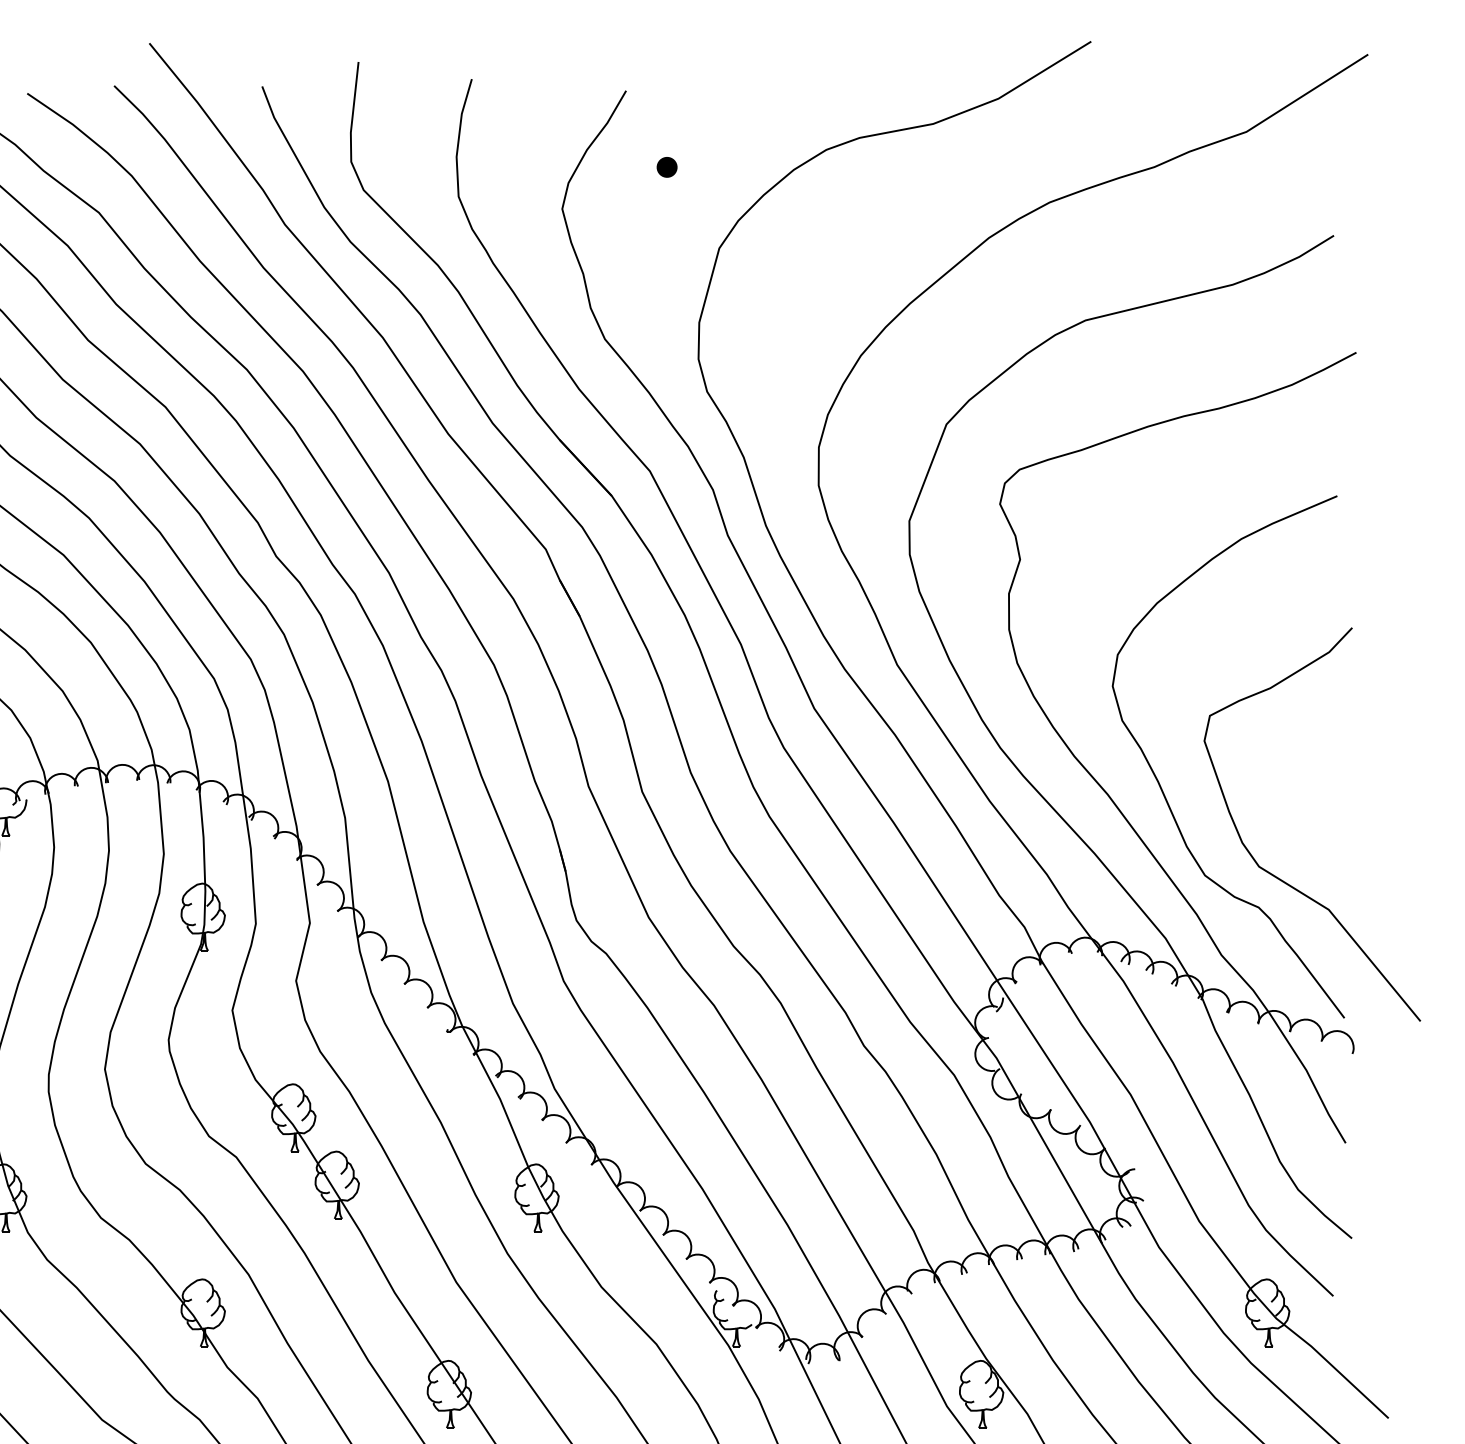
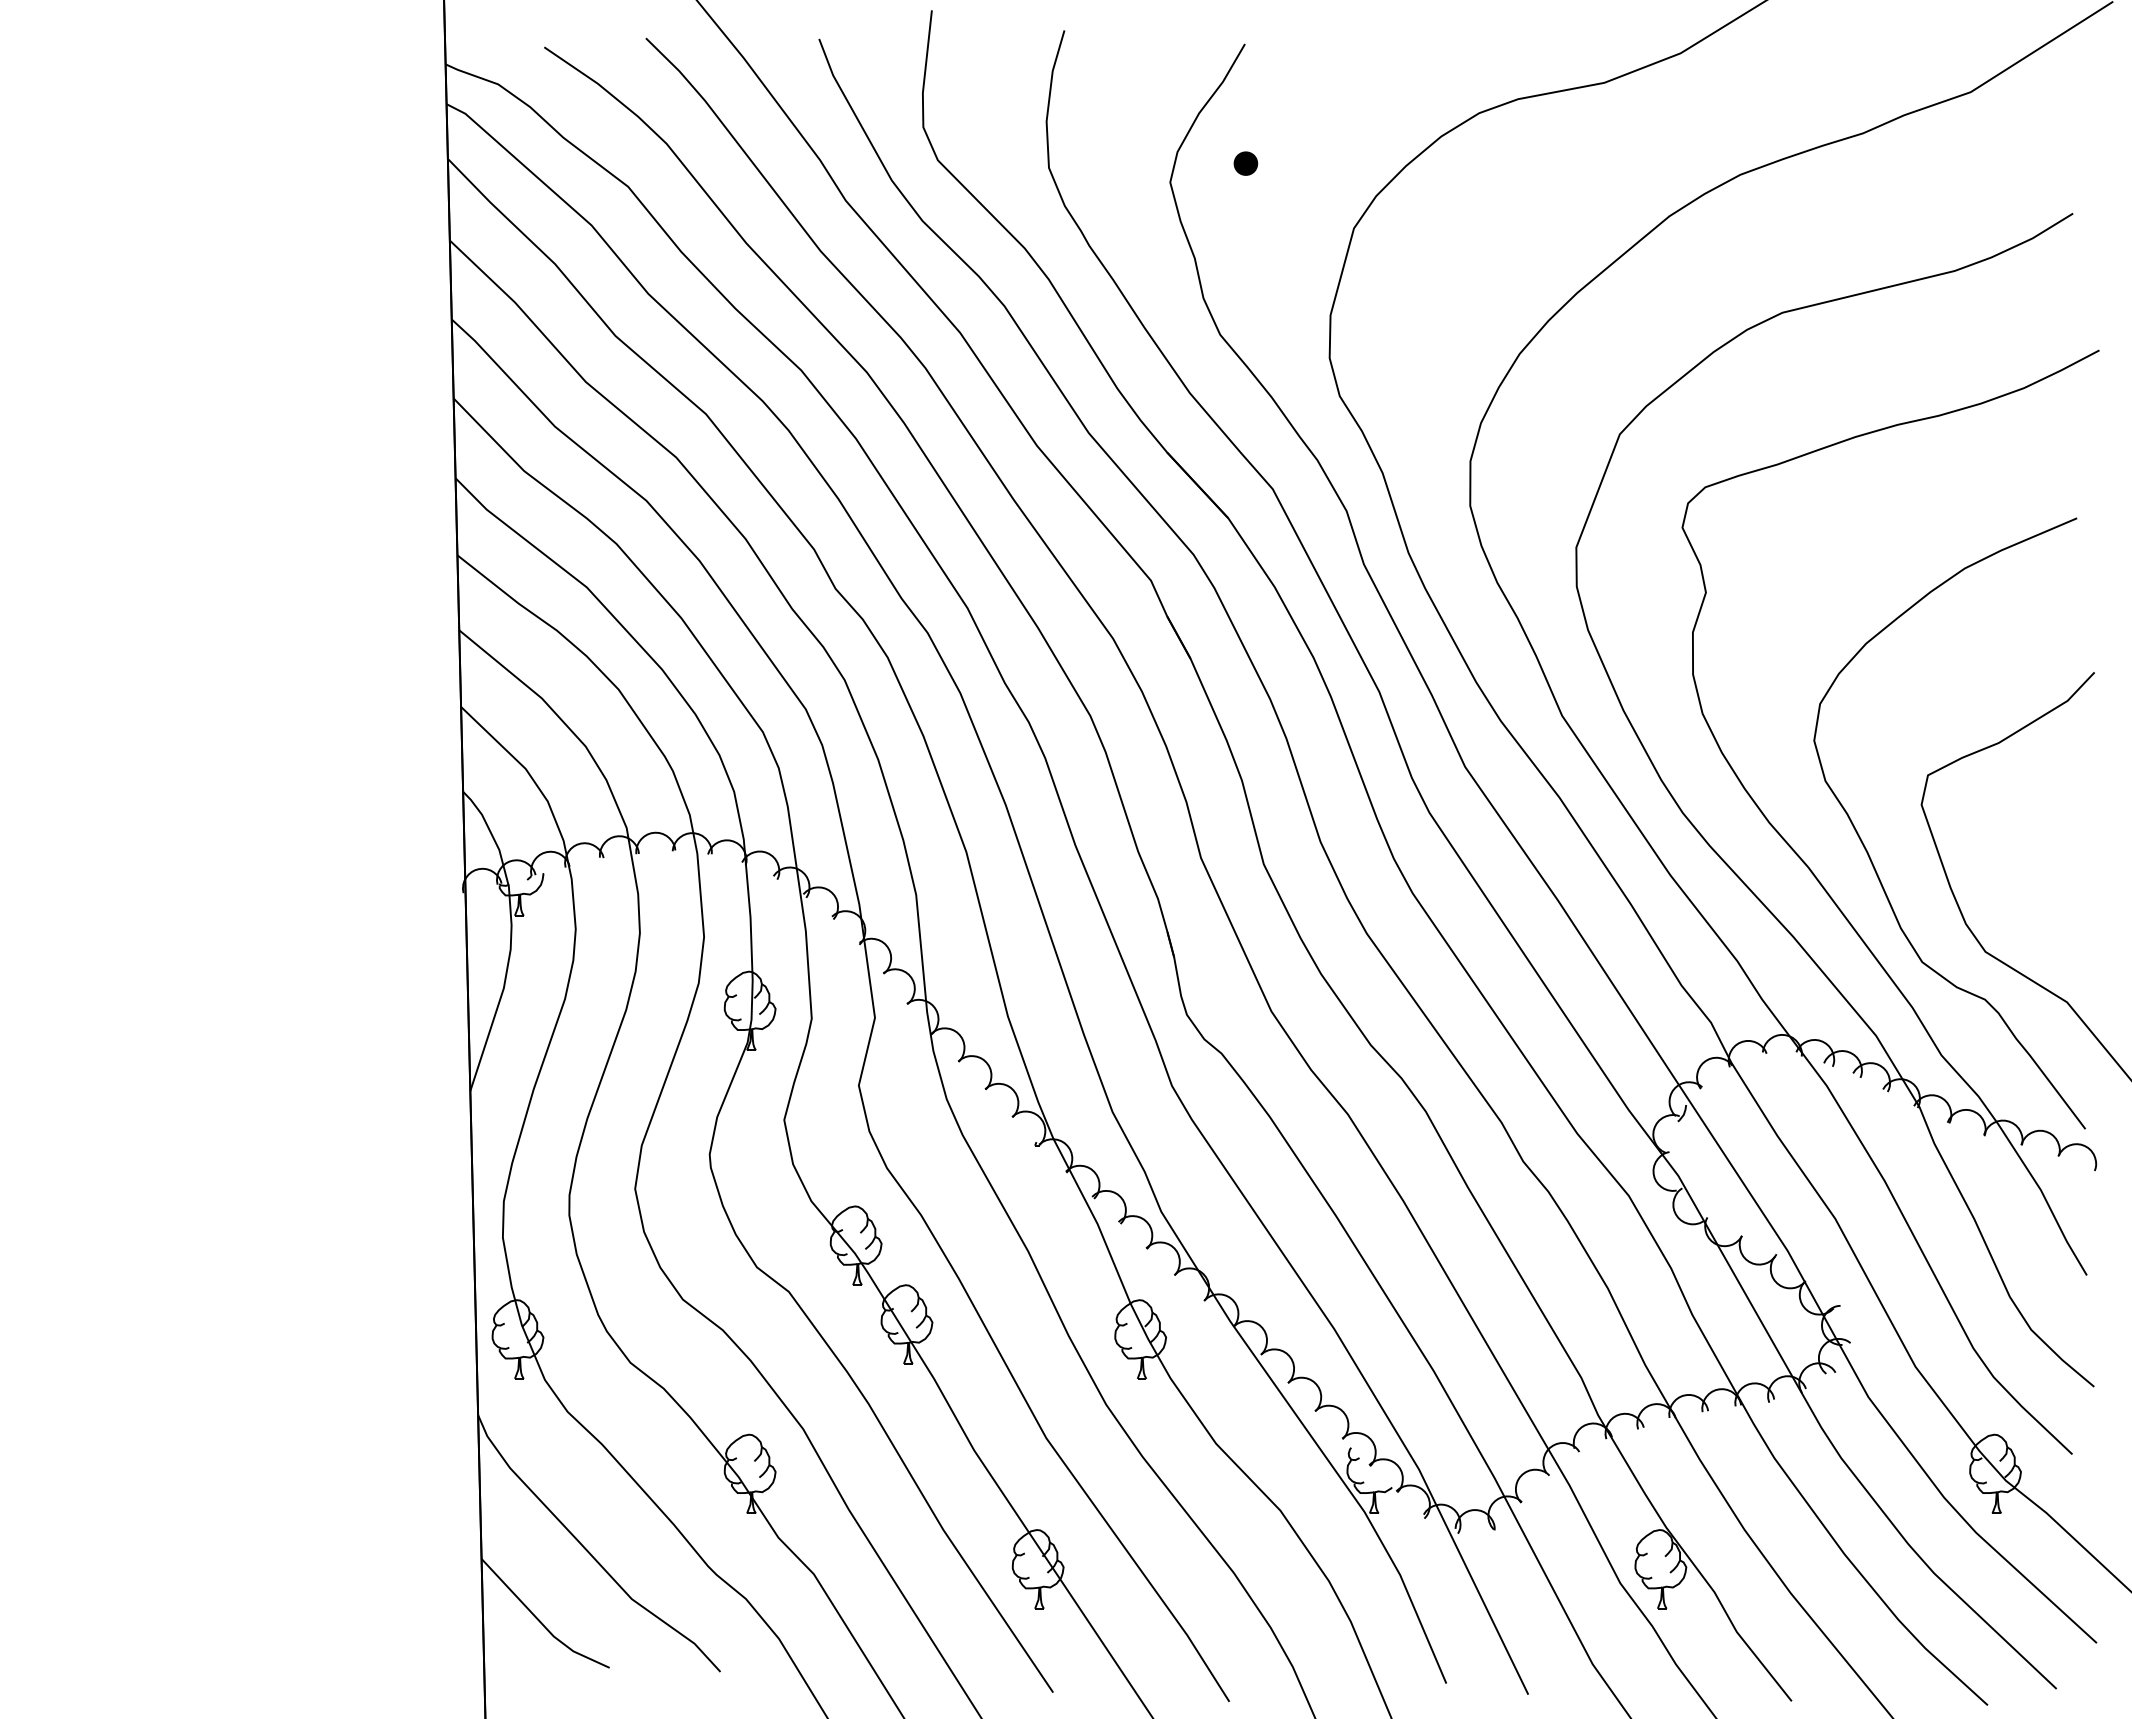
part: (666, 167) -> (1245, 163), moved

